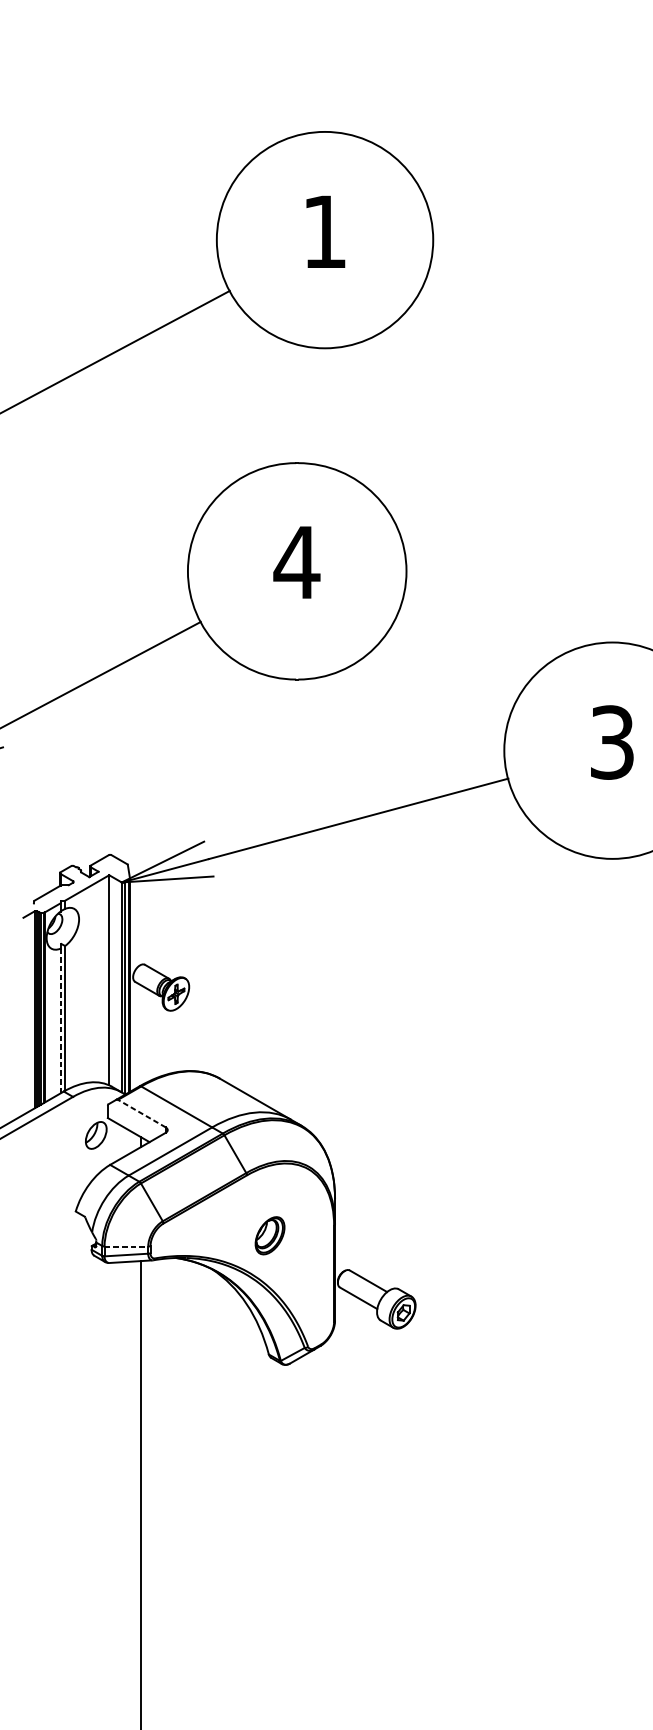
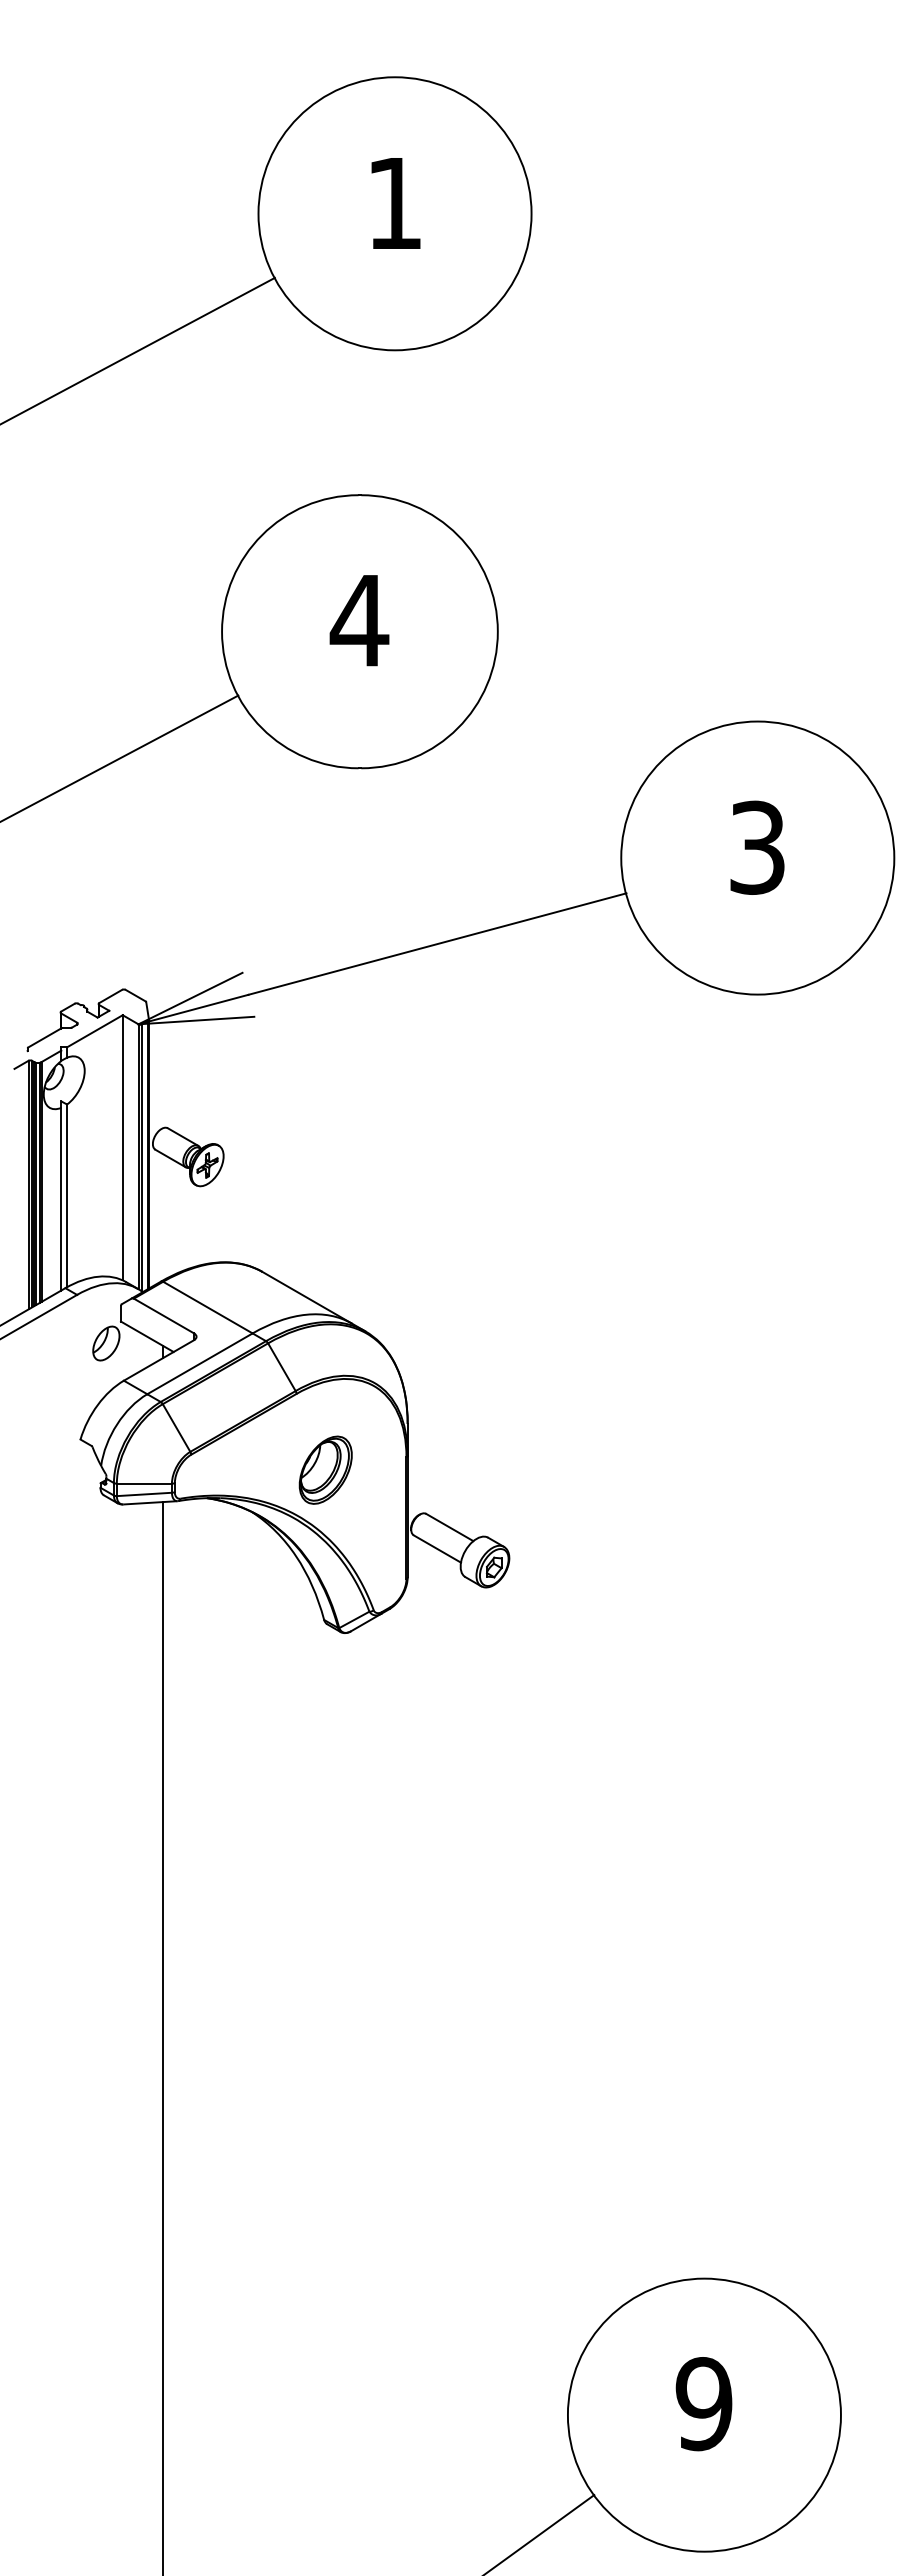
line: (60, 1020) -> (61, 1198), dashed -> solid
line: (142, 1114) -> (164, 1316), dashed -> solid
part: (269, 1235) -> (325, 1469), size x1.43
line: (126, 1246) -> (144, 1483), dashed -> solid

